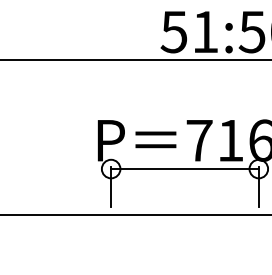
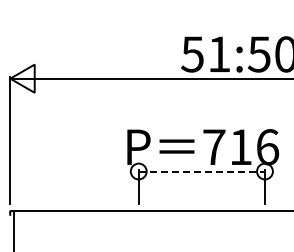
line: (185, 169) -> (202, 171), solid -> dashed

